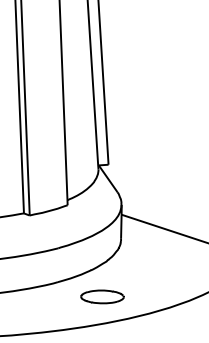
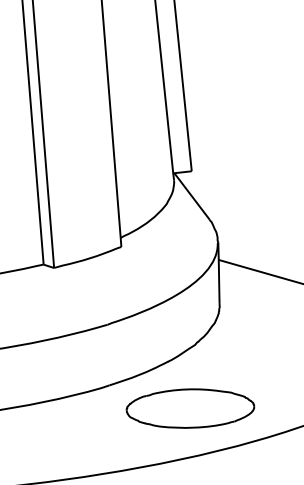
part: (102, 296) -> (190, 407), size x1.67

